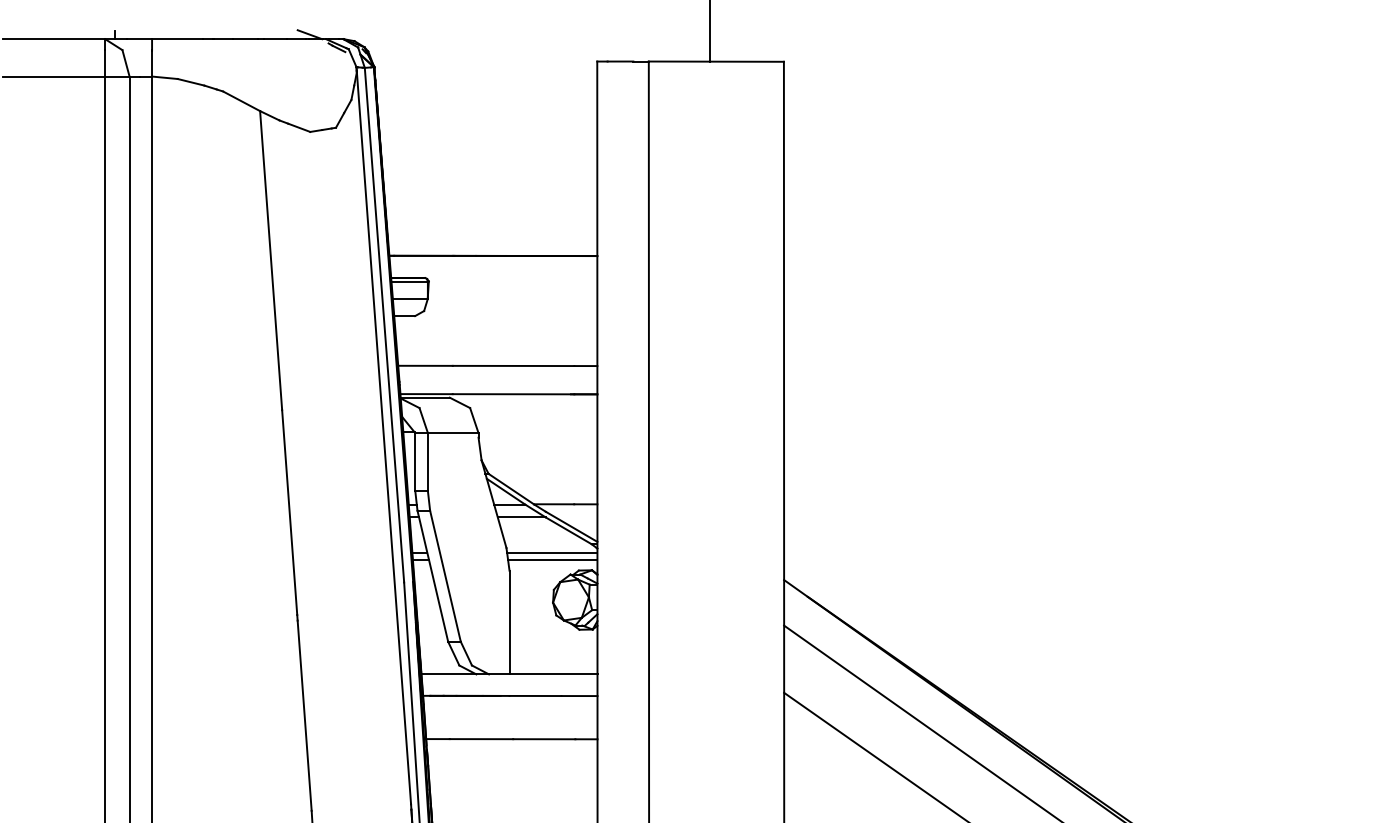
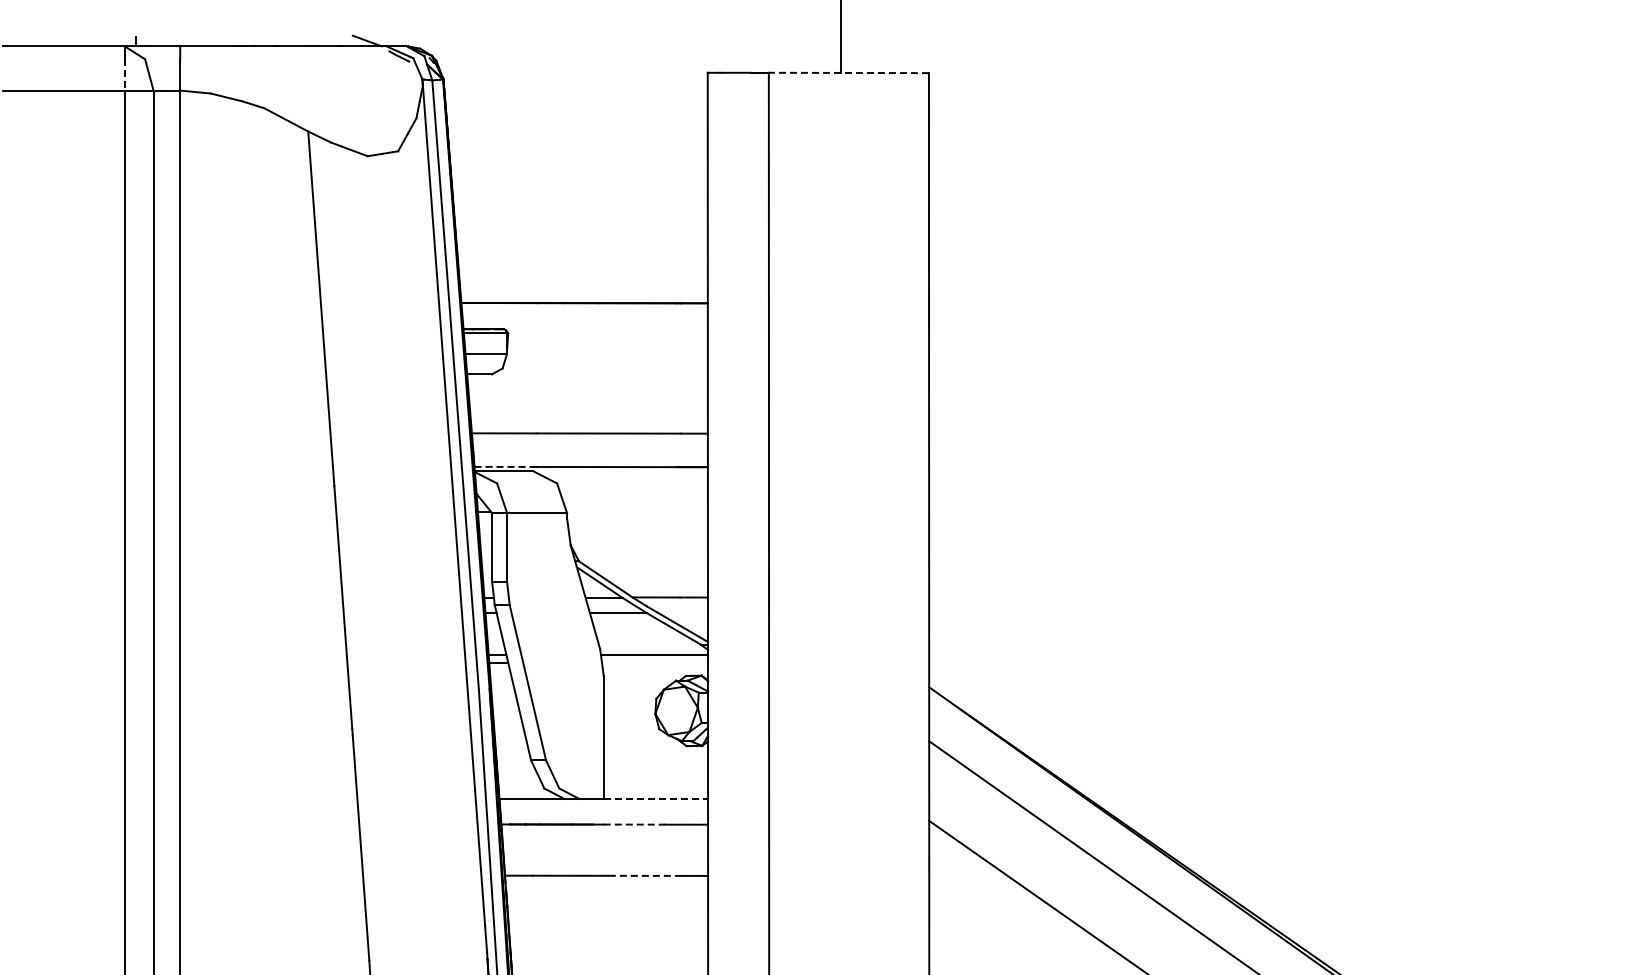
line: (716, 61) -> (848, 72), solid -> dashed
line: (105, 62) -> (124, 74), solid -> dashed
line: (426, 393) -> (505, 466), solid -> dashed
line: (552, 560) -> (654, 663), removed
line: (554, 674) -> (656, 799), solid -> dashed
line: (535, 695) -> (634, 824), solid -> dashed
line: (543, 738) -> (644, 875), solid -> dashed

